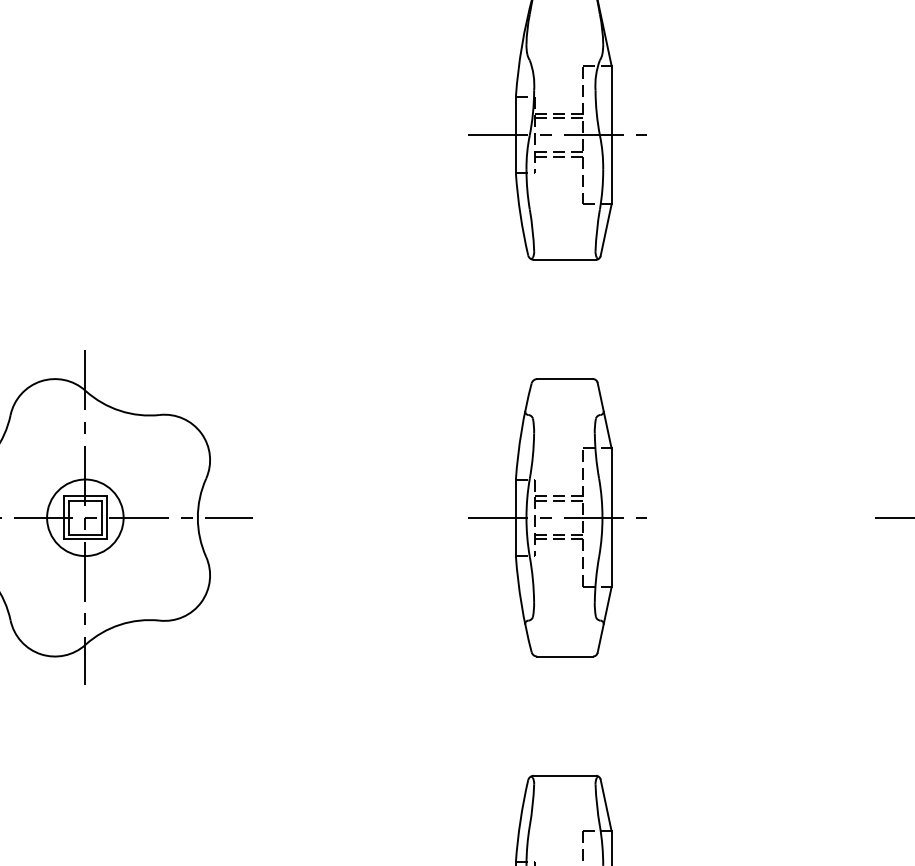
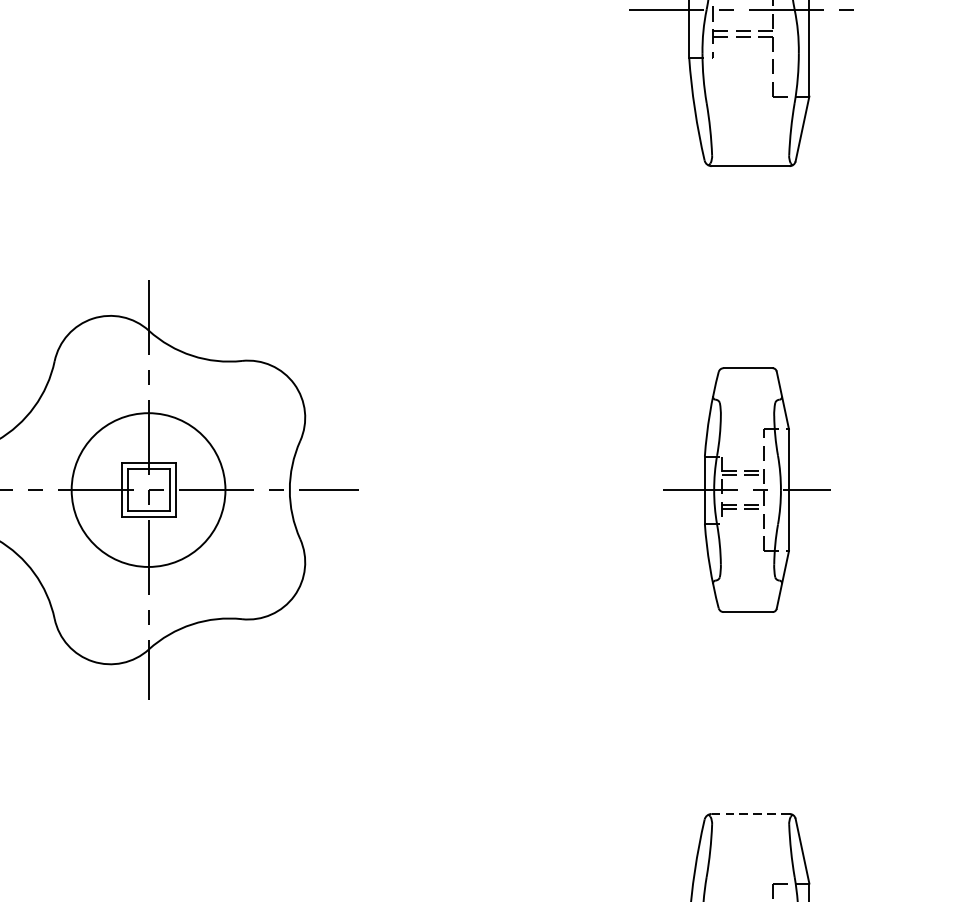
circle: (85, 517) -> (148, 489), size x1.6
part: (557, 517) -> (741, 489), size x0.7
line: (565, 775) -> (751, 813), solid -> dashed

